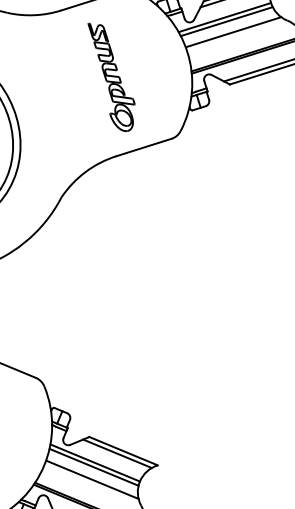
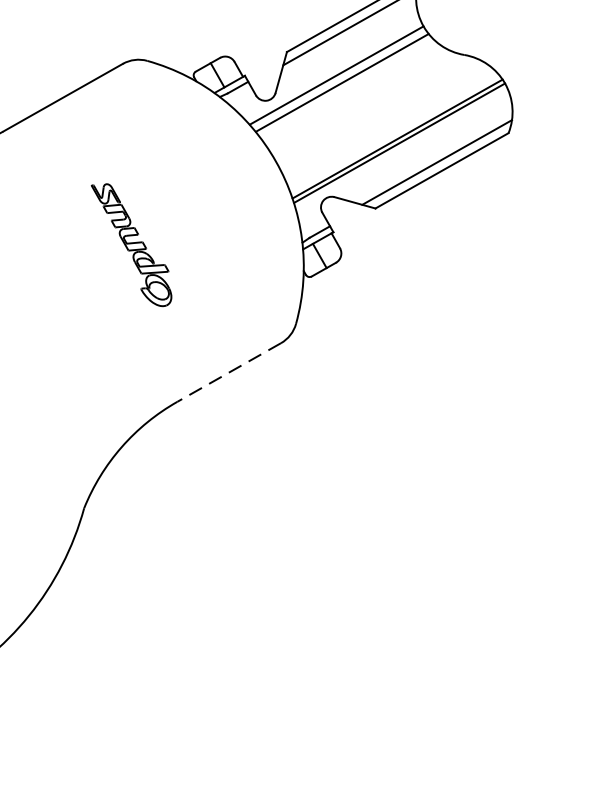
line: (233, 32) -> (360, 102), removed
part: (111, 76) -> (133, 243), size x0.6
line: (144, 147) -> (230, 372), solid -> dashed

